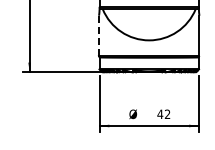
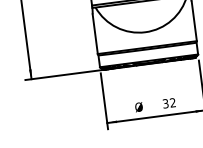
line: (99, 36) -> (95, 34), dashed -> solid
text: (160, 114) -> (165, 103), 42 -> 32

